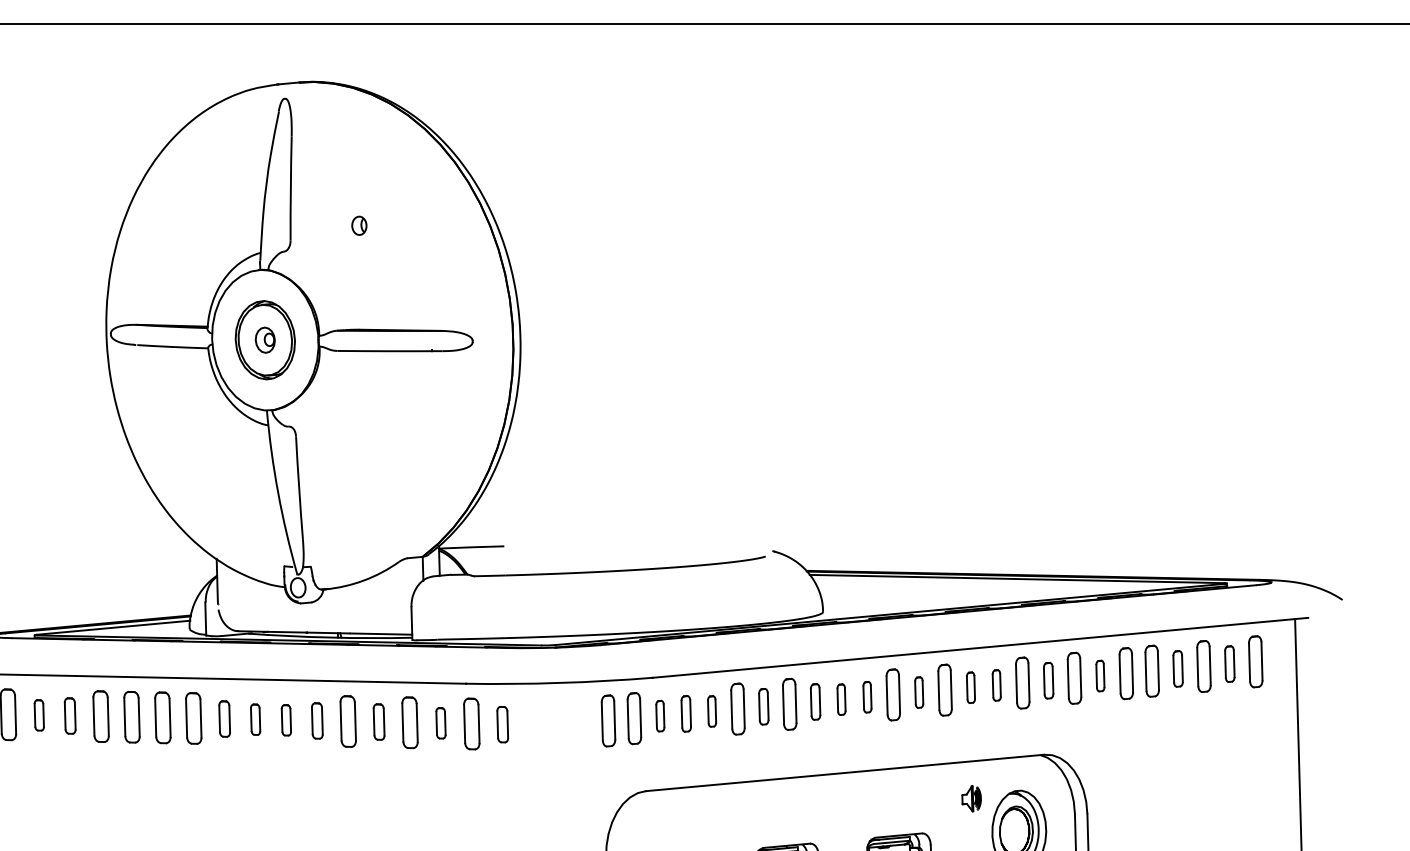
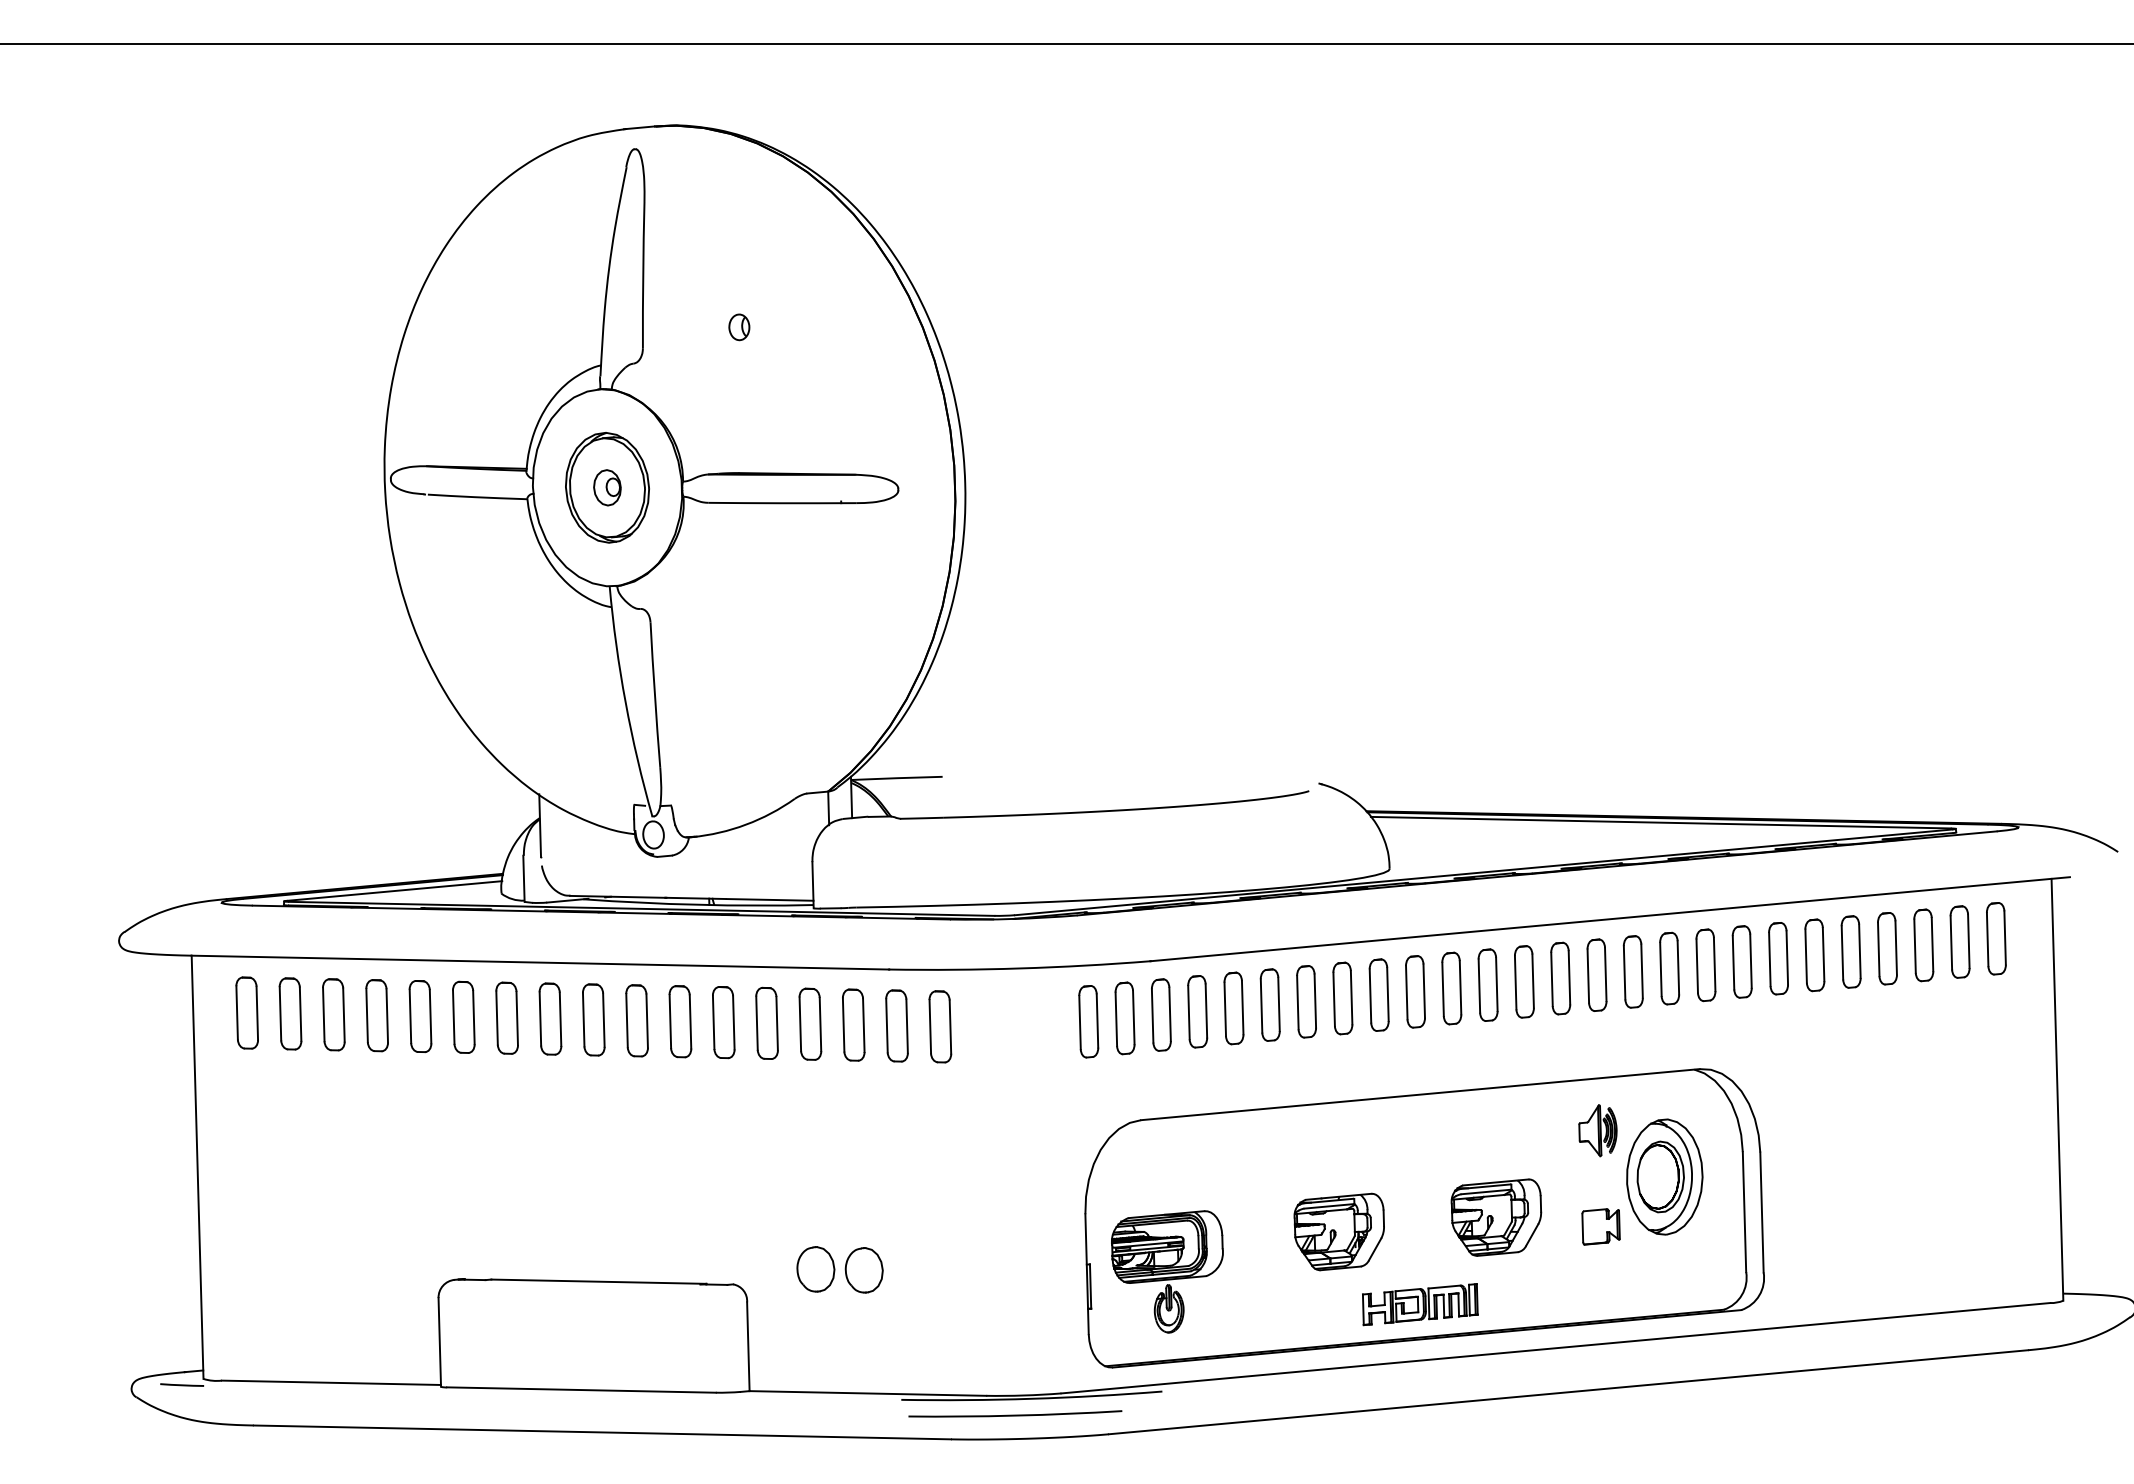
part: (1229, 663) -> (1959, 941), size x1.43
part: (1178, 668) -> (1887, 948), size x1.43
part: (1100, 675) -> (1778, 958), size x1.67
part: (1048, 680) -> (1705, 965), size x1.43
part: (996, 685) -> (1632, 971), size x1.67
part: (970, 687) -> (1596, 974), size x1.67
part: (919, 692) -> (1524, 981), size x1.67
part: (867, 697) -> (1451, 988), size x1.67
part: (841, 699) -> (1415, 991), size x1.67
part: (815, 701) -> (1378, 994), size x1.43
part: (763, 706) -> (1306, 1001), size x1.43
part: (711, 711) -> (1233, 1008), size x1.67
part: (686, 713) -> (1197, 1011), size x1.43
part: (39, 715) -> (290, 1013), size x1.67
part: (69, 715) -> (333, 1014), size x1.43
part: (660, 715) -> (1161, 1014), size x1.67
part: (224, 718) -> (550, 1018), size x1.43
part: (255, 719) -> (593, 1019), size x1.67
part: (286, 720) -> (636, 1020), size x1.67
part: (317, 720) -> (680, 1021), size x1.43
part: (378, 721) -> (766, 1022), size x1.43
part: (440, 722) -> (853, 1024), size x1.67
part: (502, 724) -> (940, 1026), size x1.43
part: (971, 798) -> (1597, 1130), size x1.43

